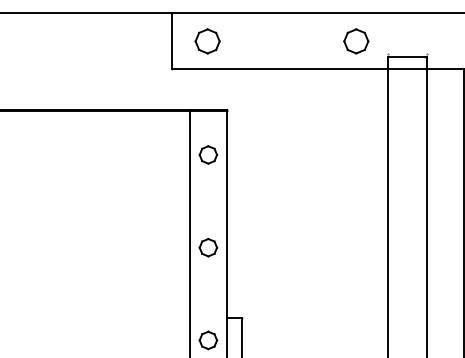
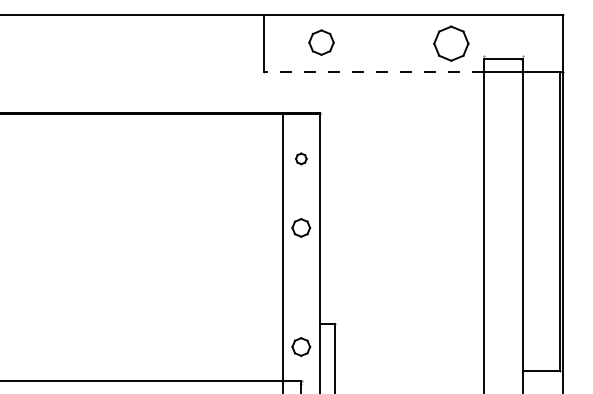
part: (207, 41) -> (321, 42), moved
part: (356, 41) -> (451, 43), size x1.4
line: (279, 69) -> (373, 72), solid -> dashed
part: (208, 154) -> (301, 158), size x0.6
part: (208, 247) -> (301, 227), moved

